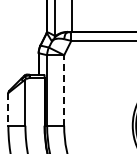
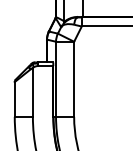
line: (64, 89) -> (74, 78), dashed -> solid
line: (8, 109) -> (14, 99), dashed -> solid

